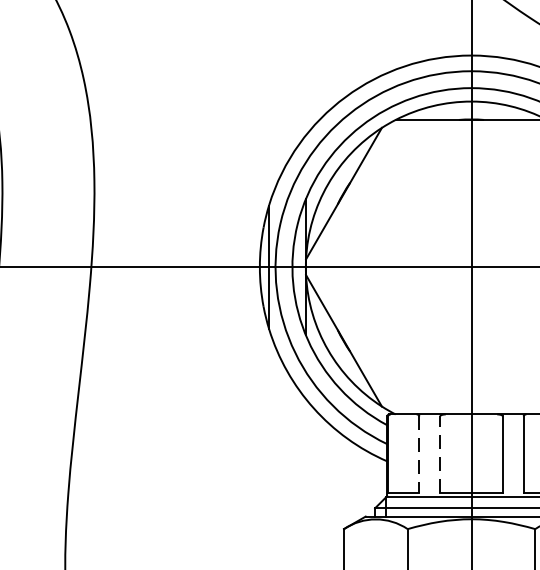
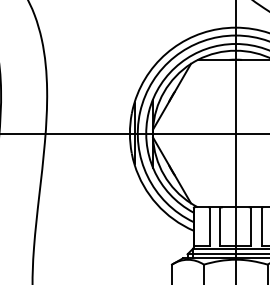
line: (440, 452) -> (220, 226), dashed -> solid
line: (418, 454) -> (209, 227), dashed -> solid

